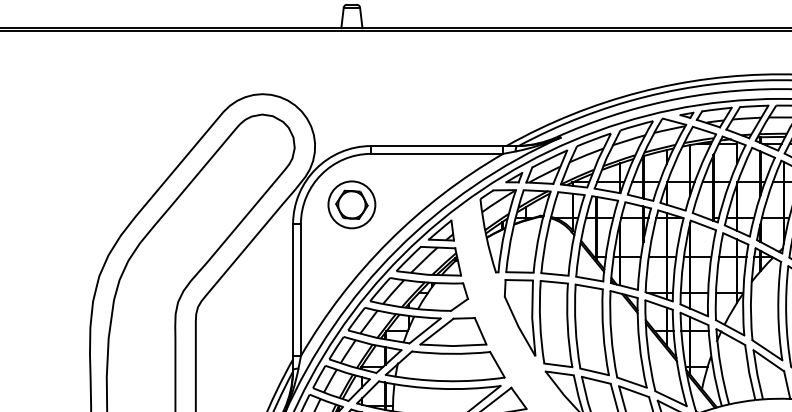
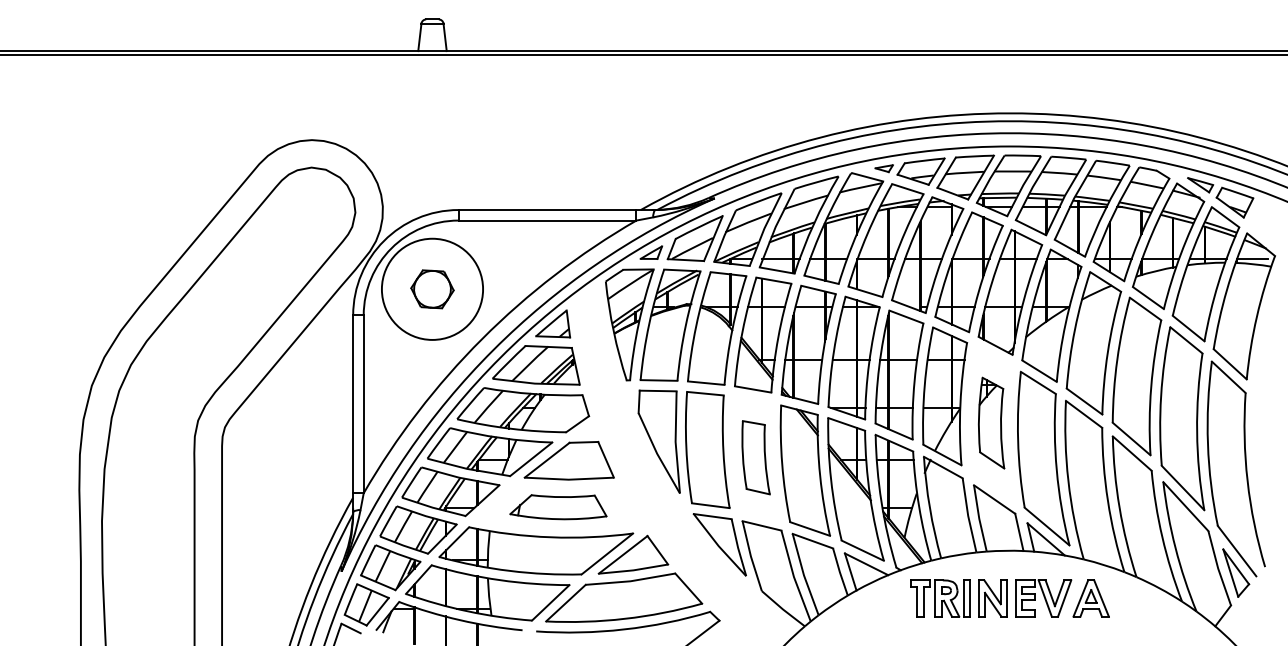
circle: (351, 204) -> (432, 288), size x1.6
part: (766, 303) -> (991, 422), size x0.6
part: (591, 329) -> (755, 457), size x0.6
part: (445, 366) -> (558, 507), size x0.6

